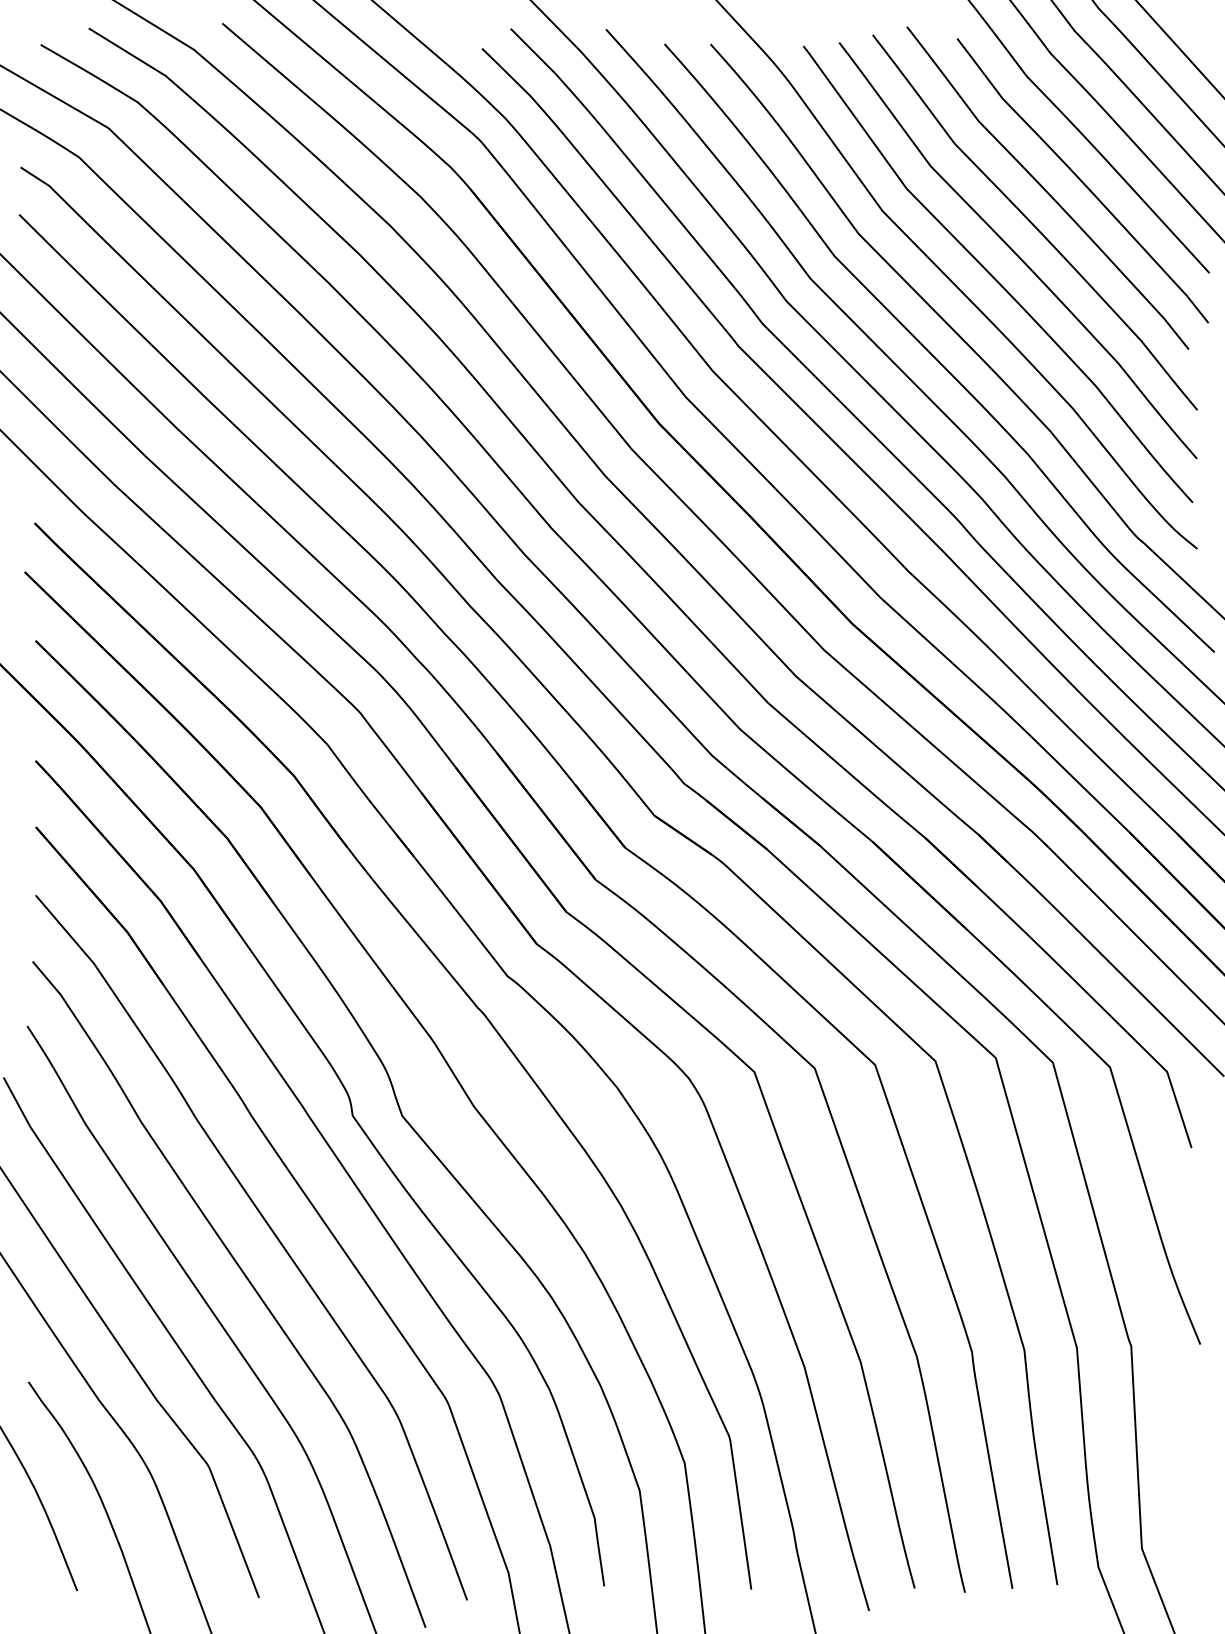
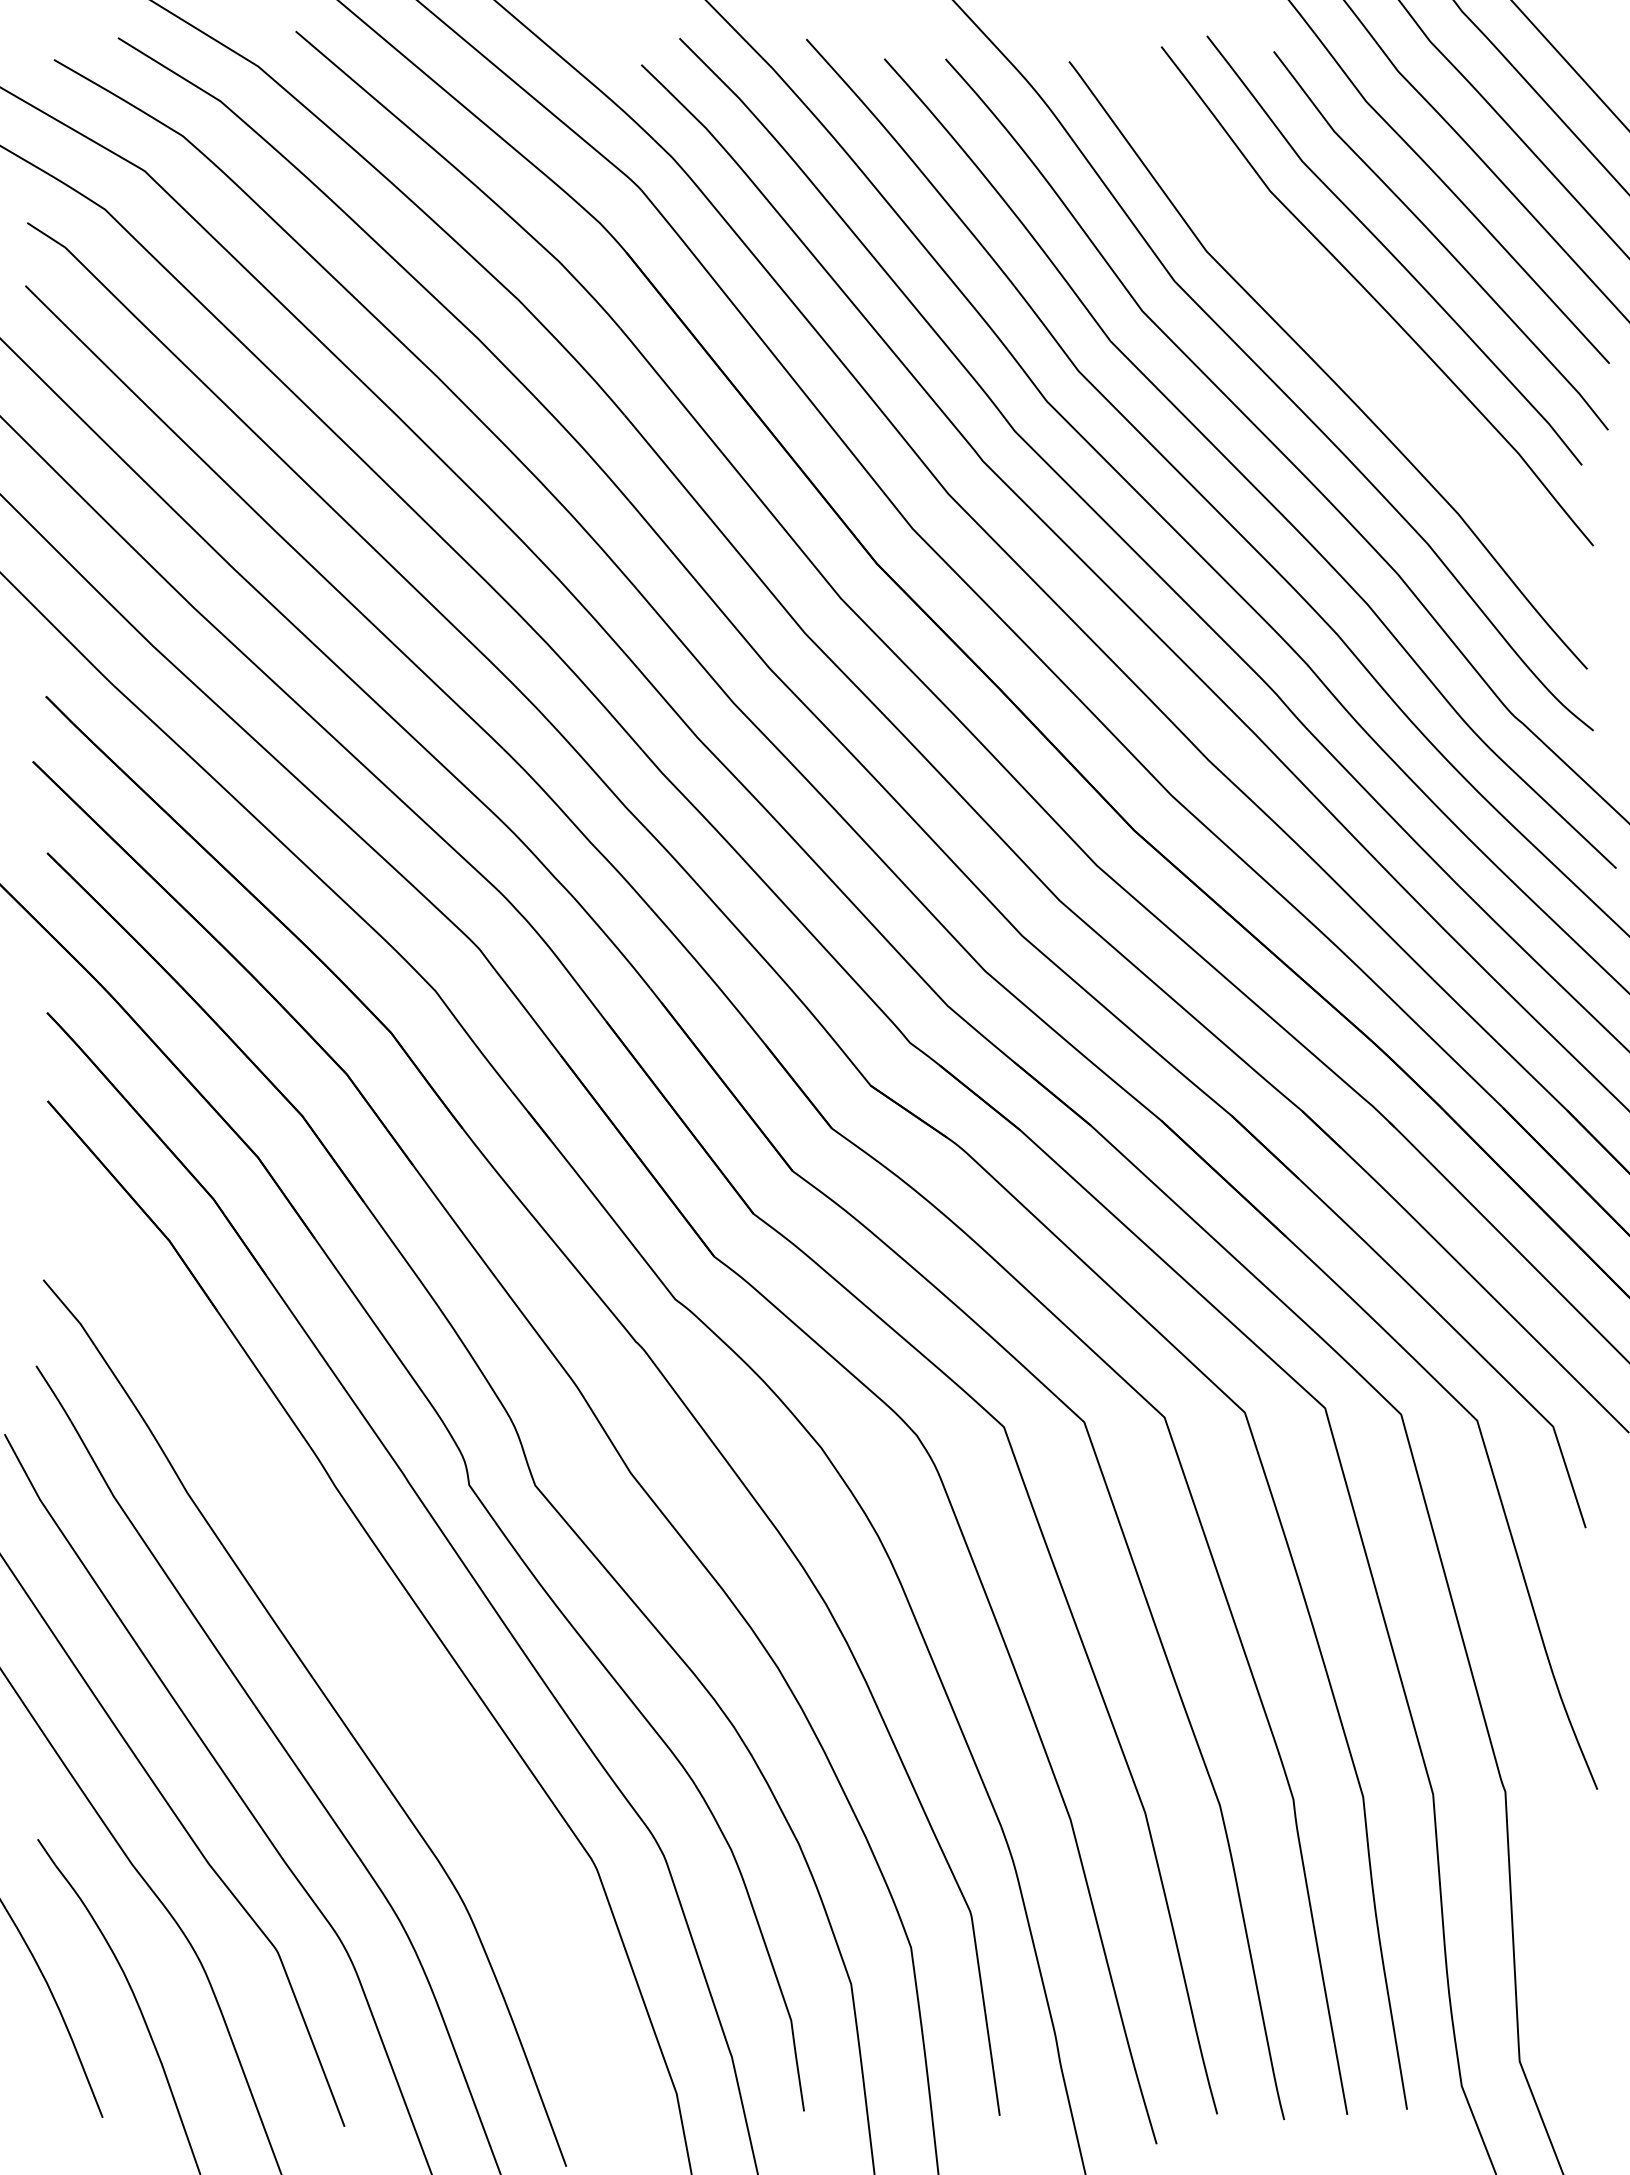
curve: (1015, 252) -> (1351, 336), removed
part: (273, 1234) -> (363, 1643), removed

